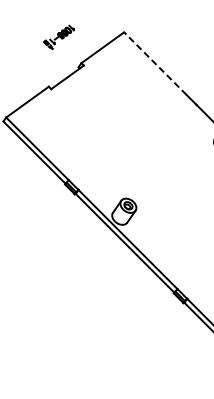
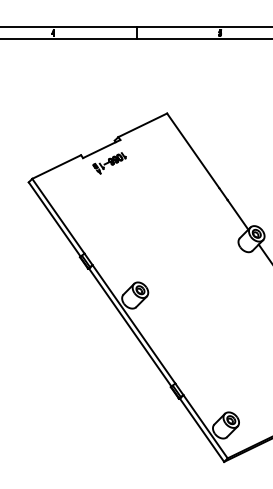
part: (59, 37) -> (109, 163), moved
line: (155, 63) -> (193, 150), dashed -> solid

